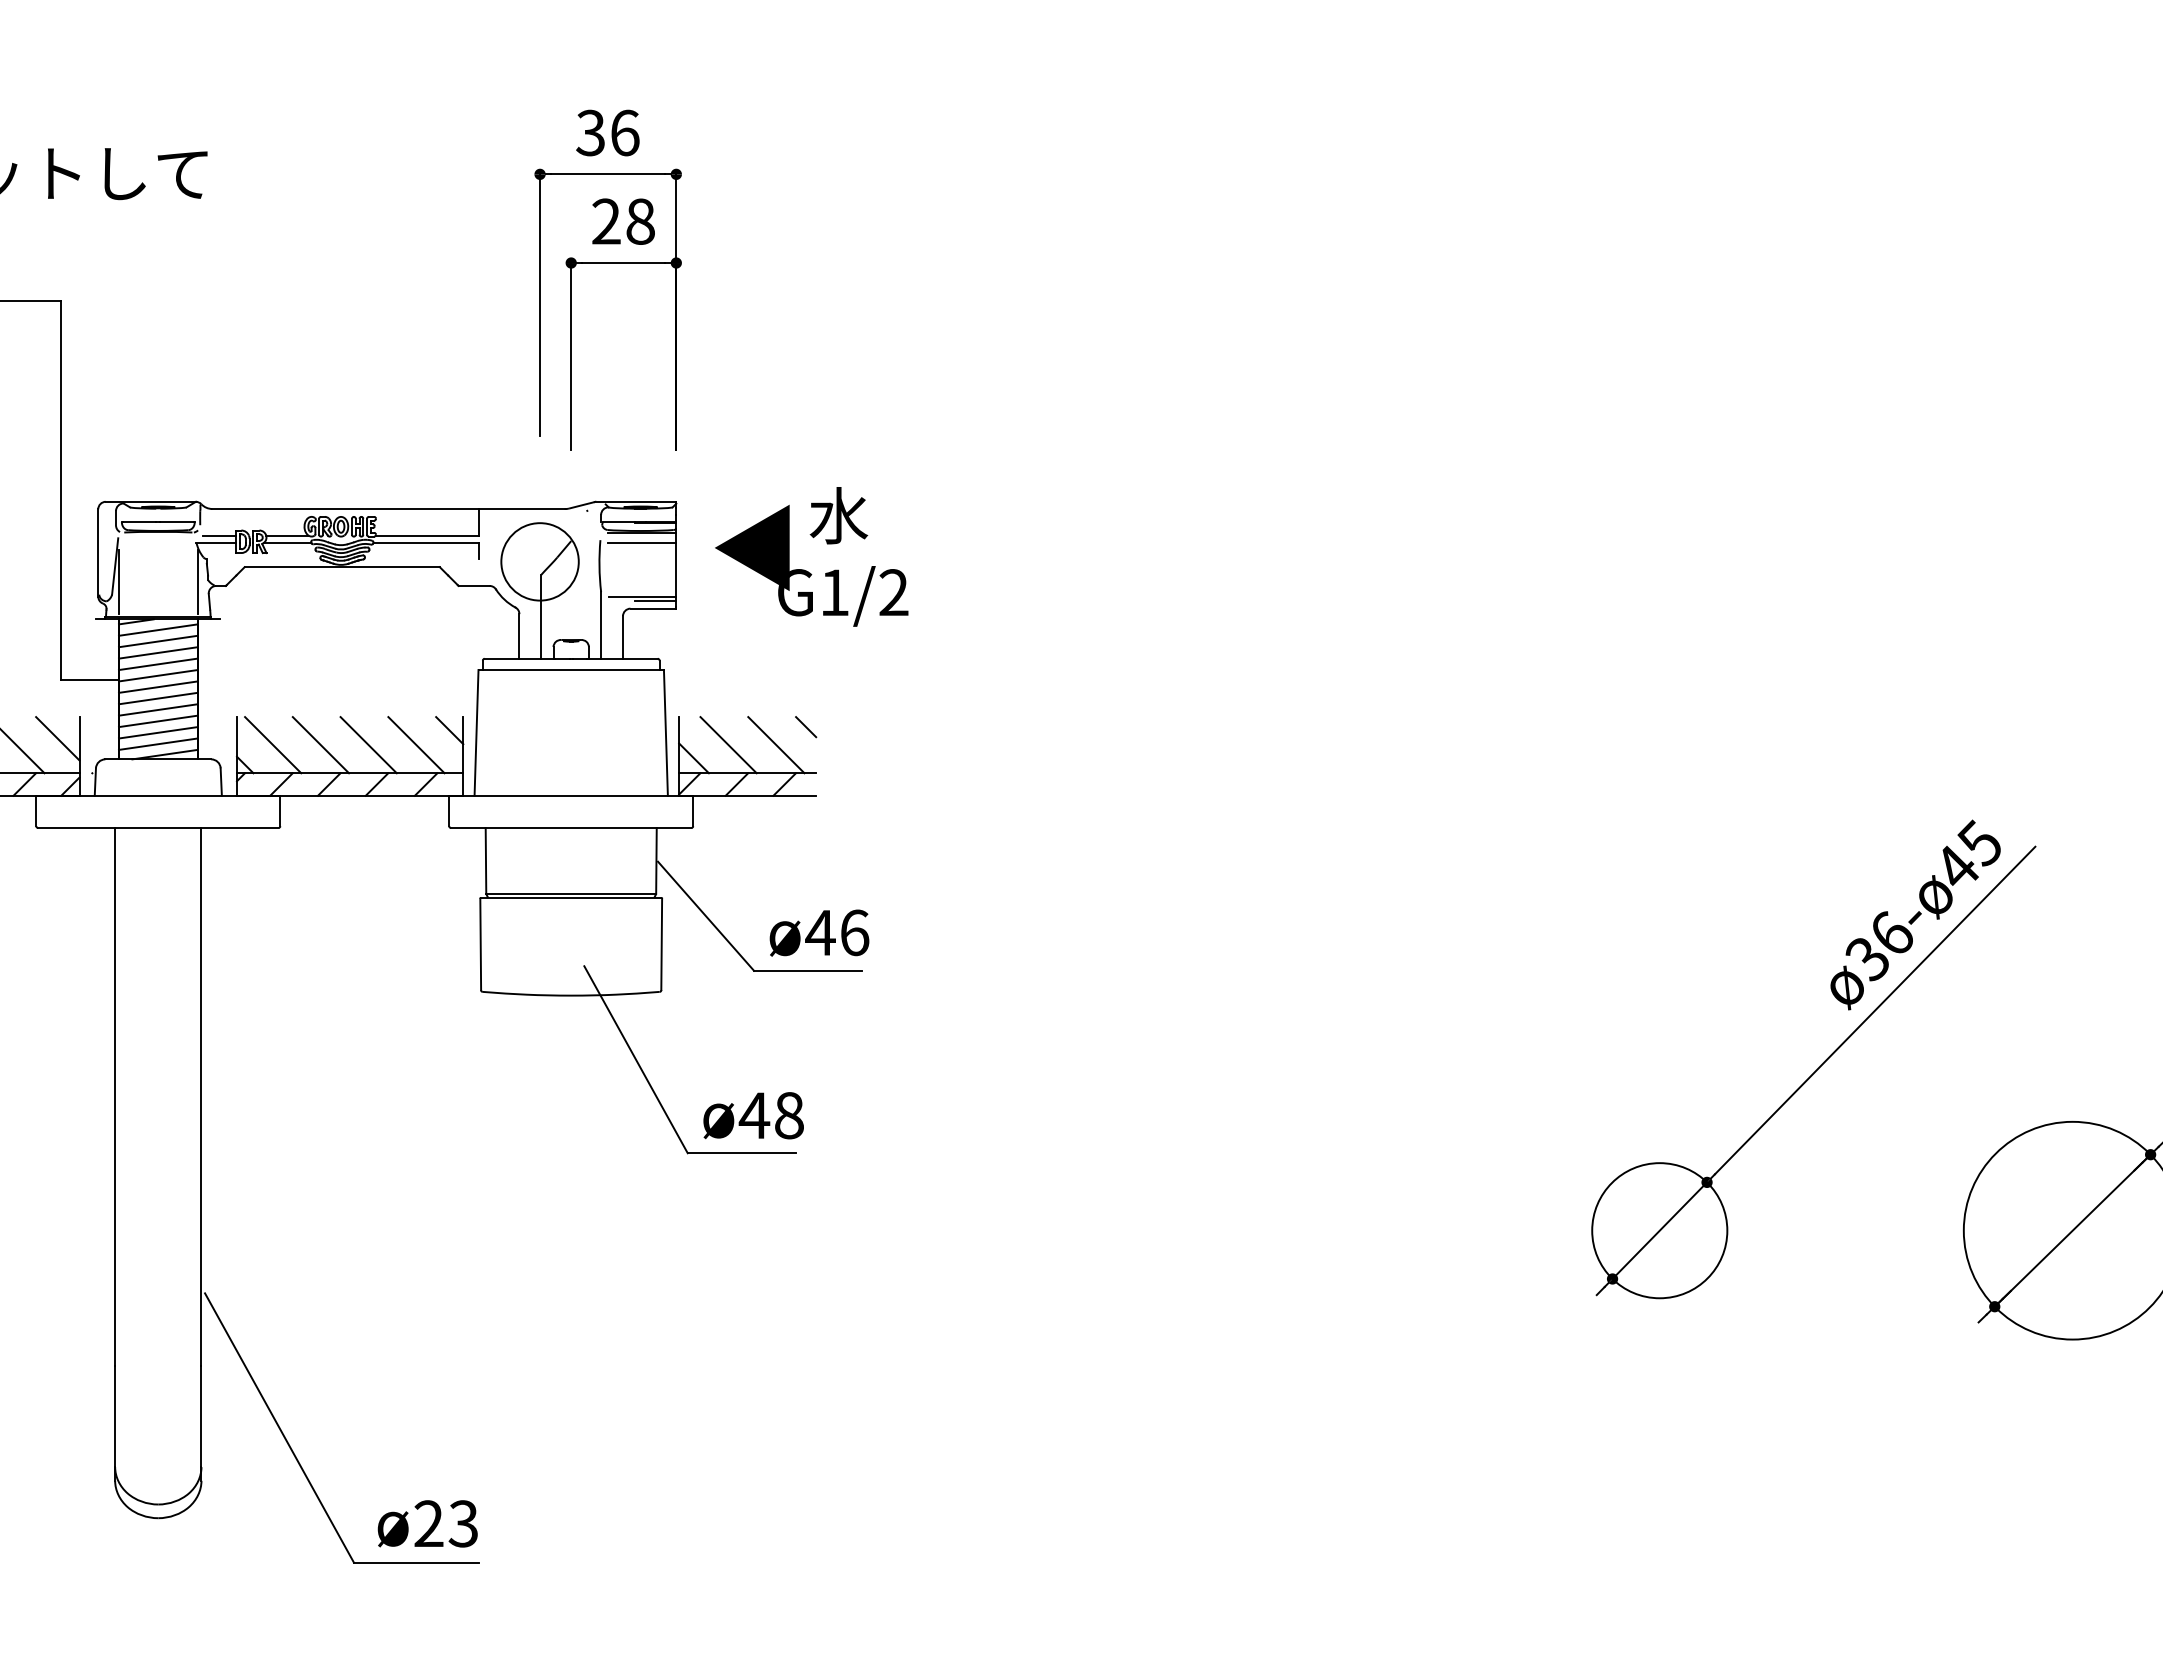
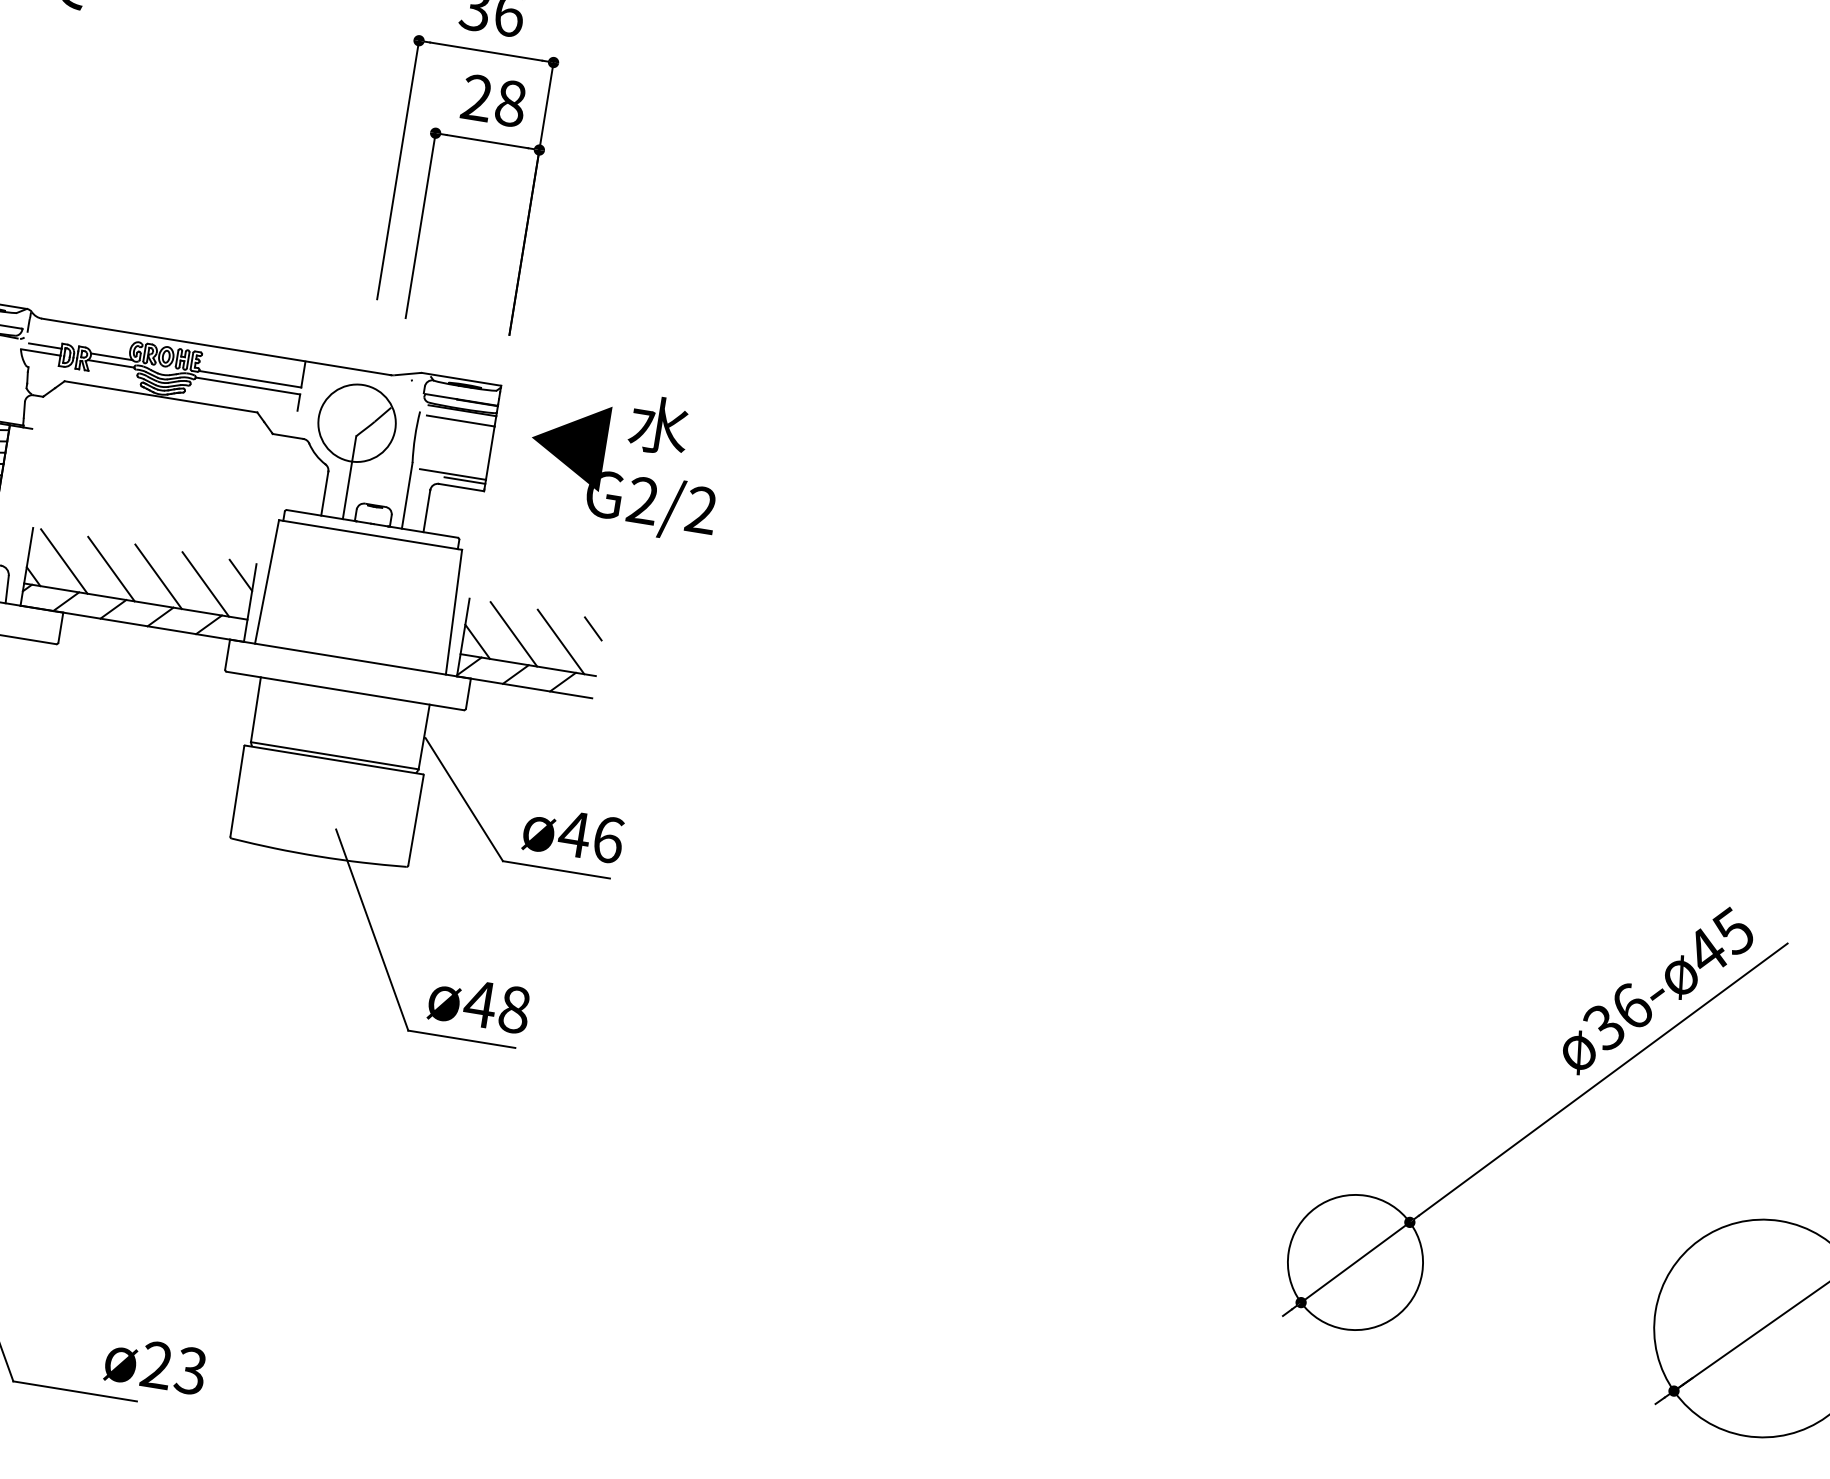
line: (197, 581) -> (15, 387), removed
text: (834, 592) -> (642, 500), G1/2 -> G2/2
text: (427, 1523) -> (155, 1364), moved

